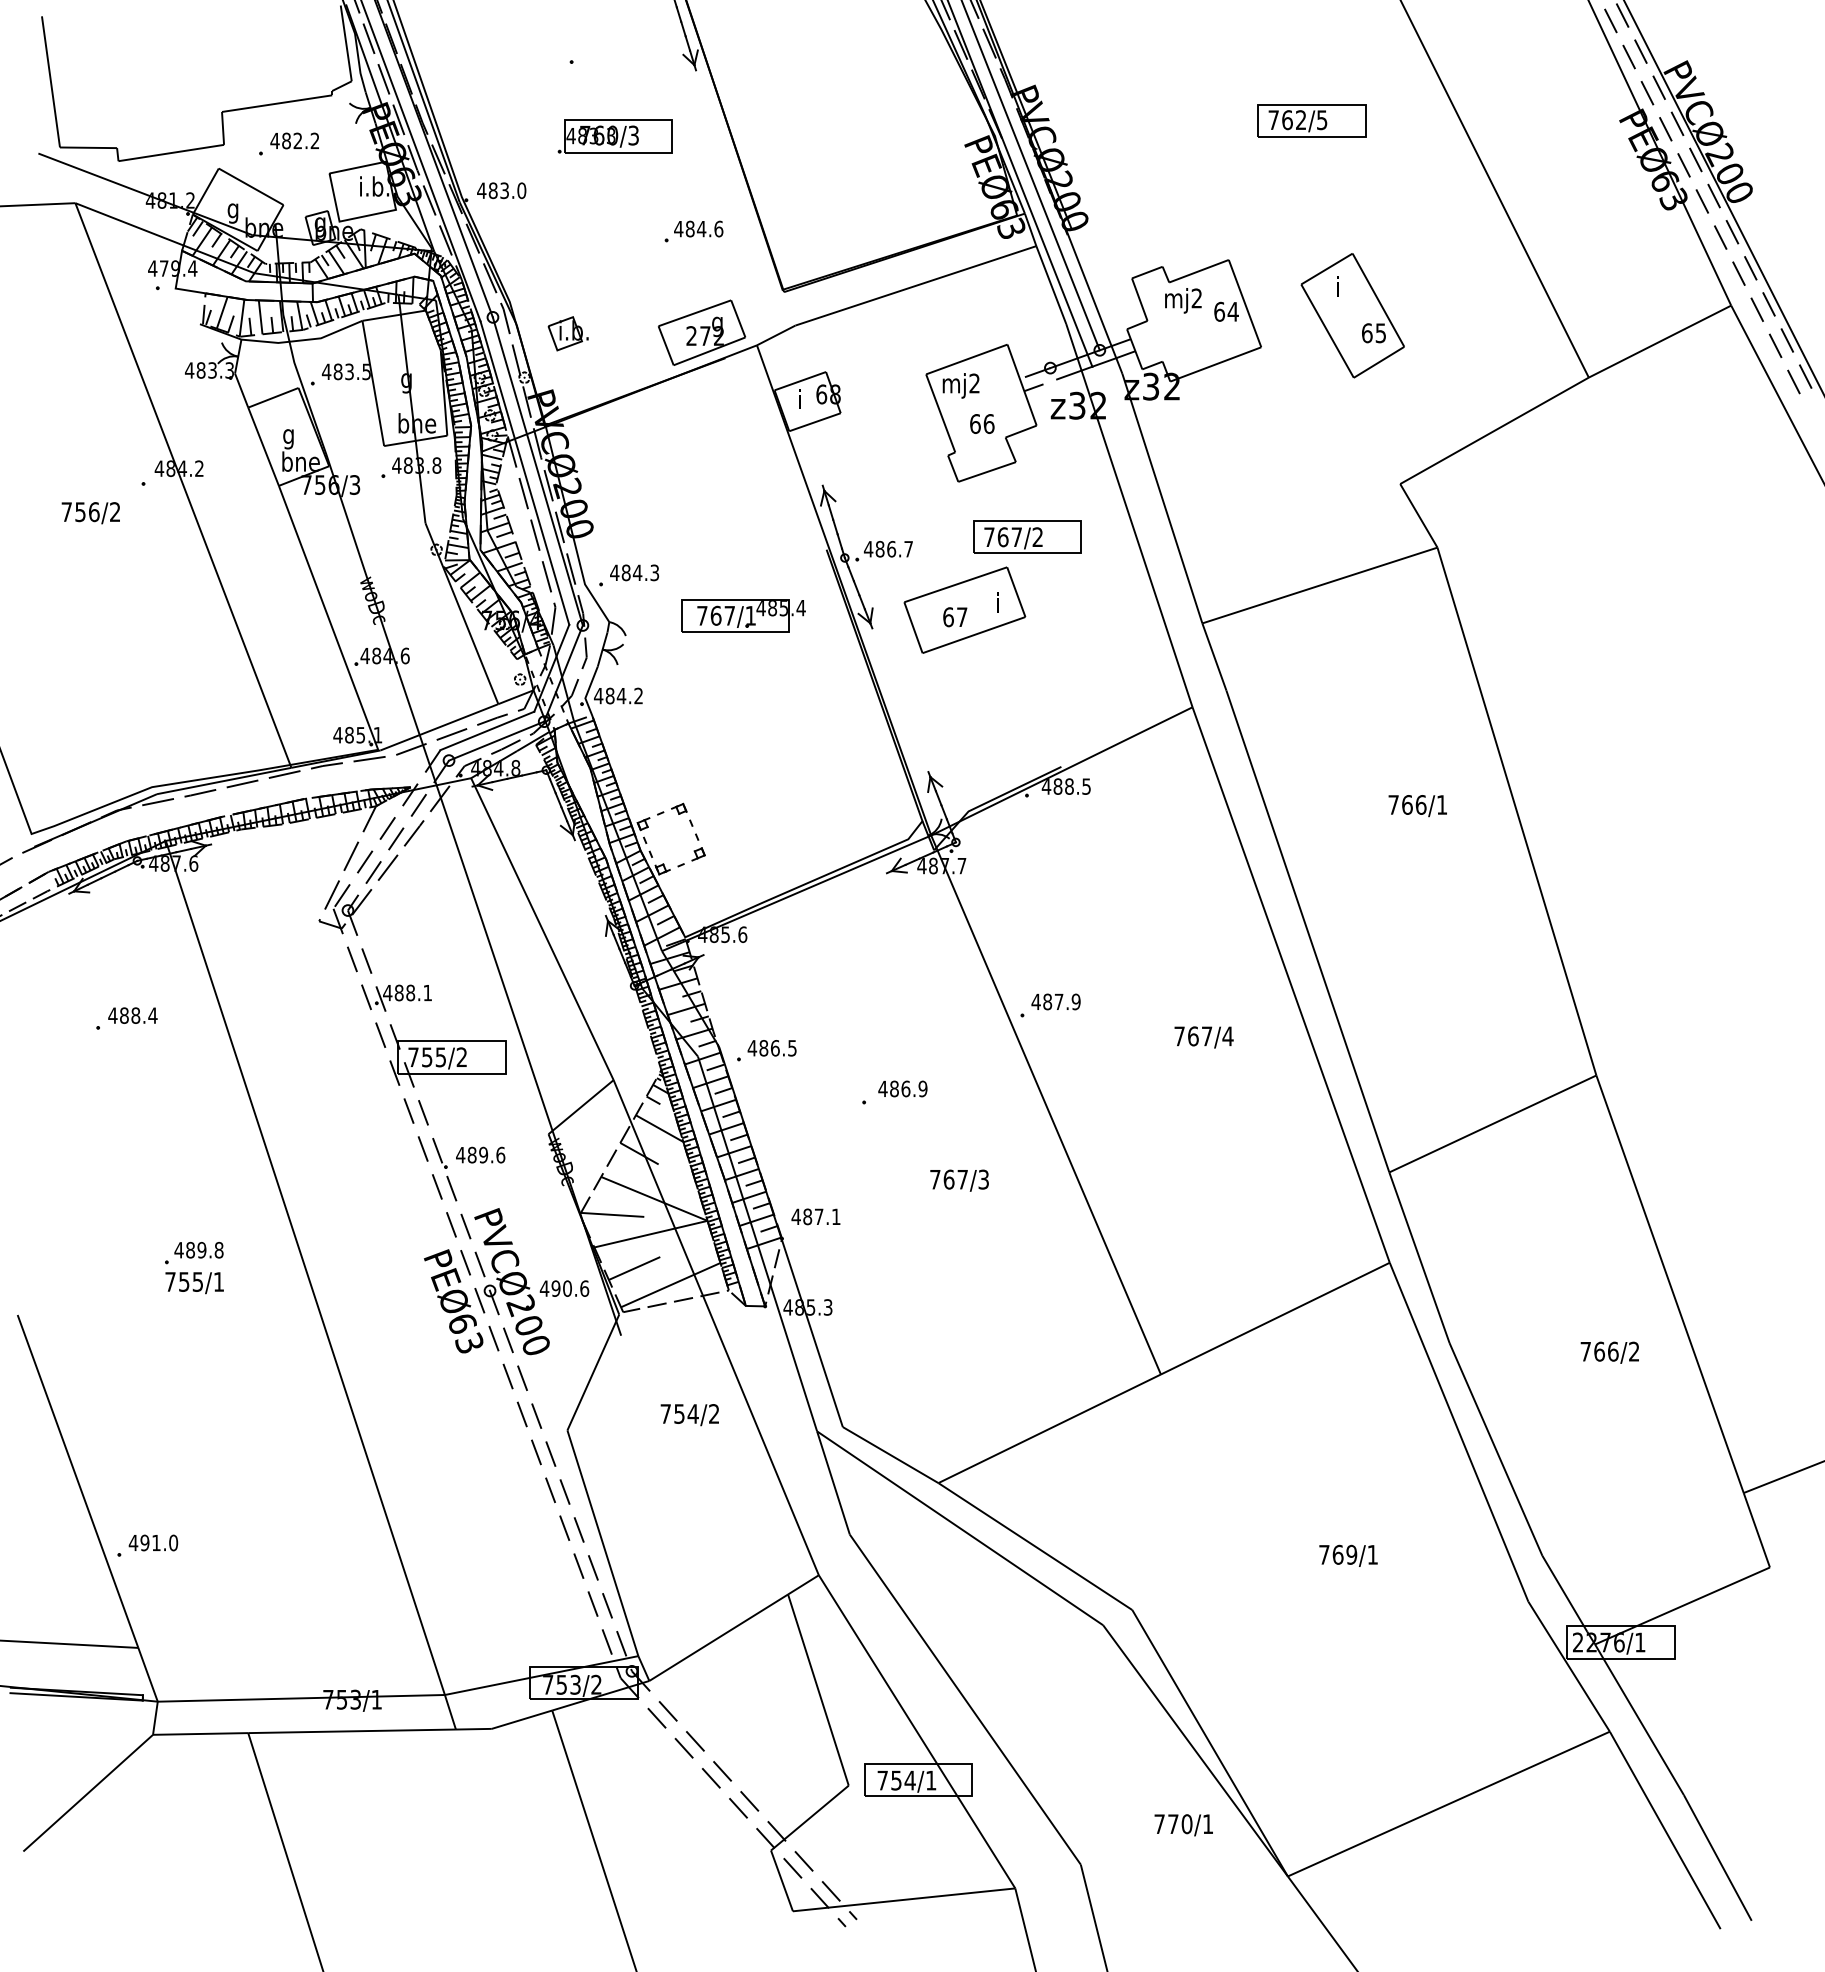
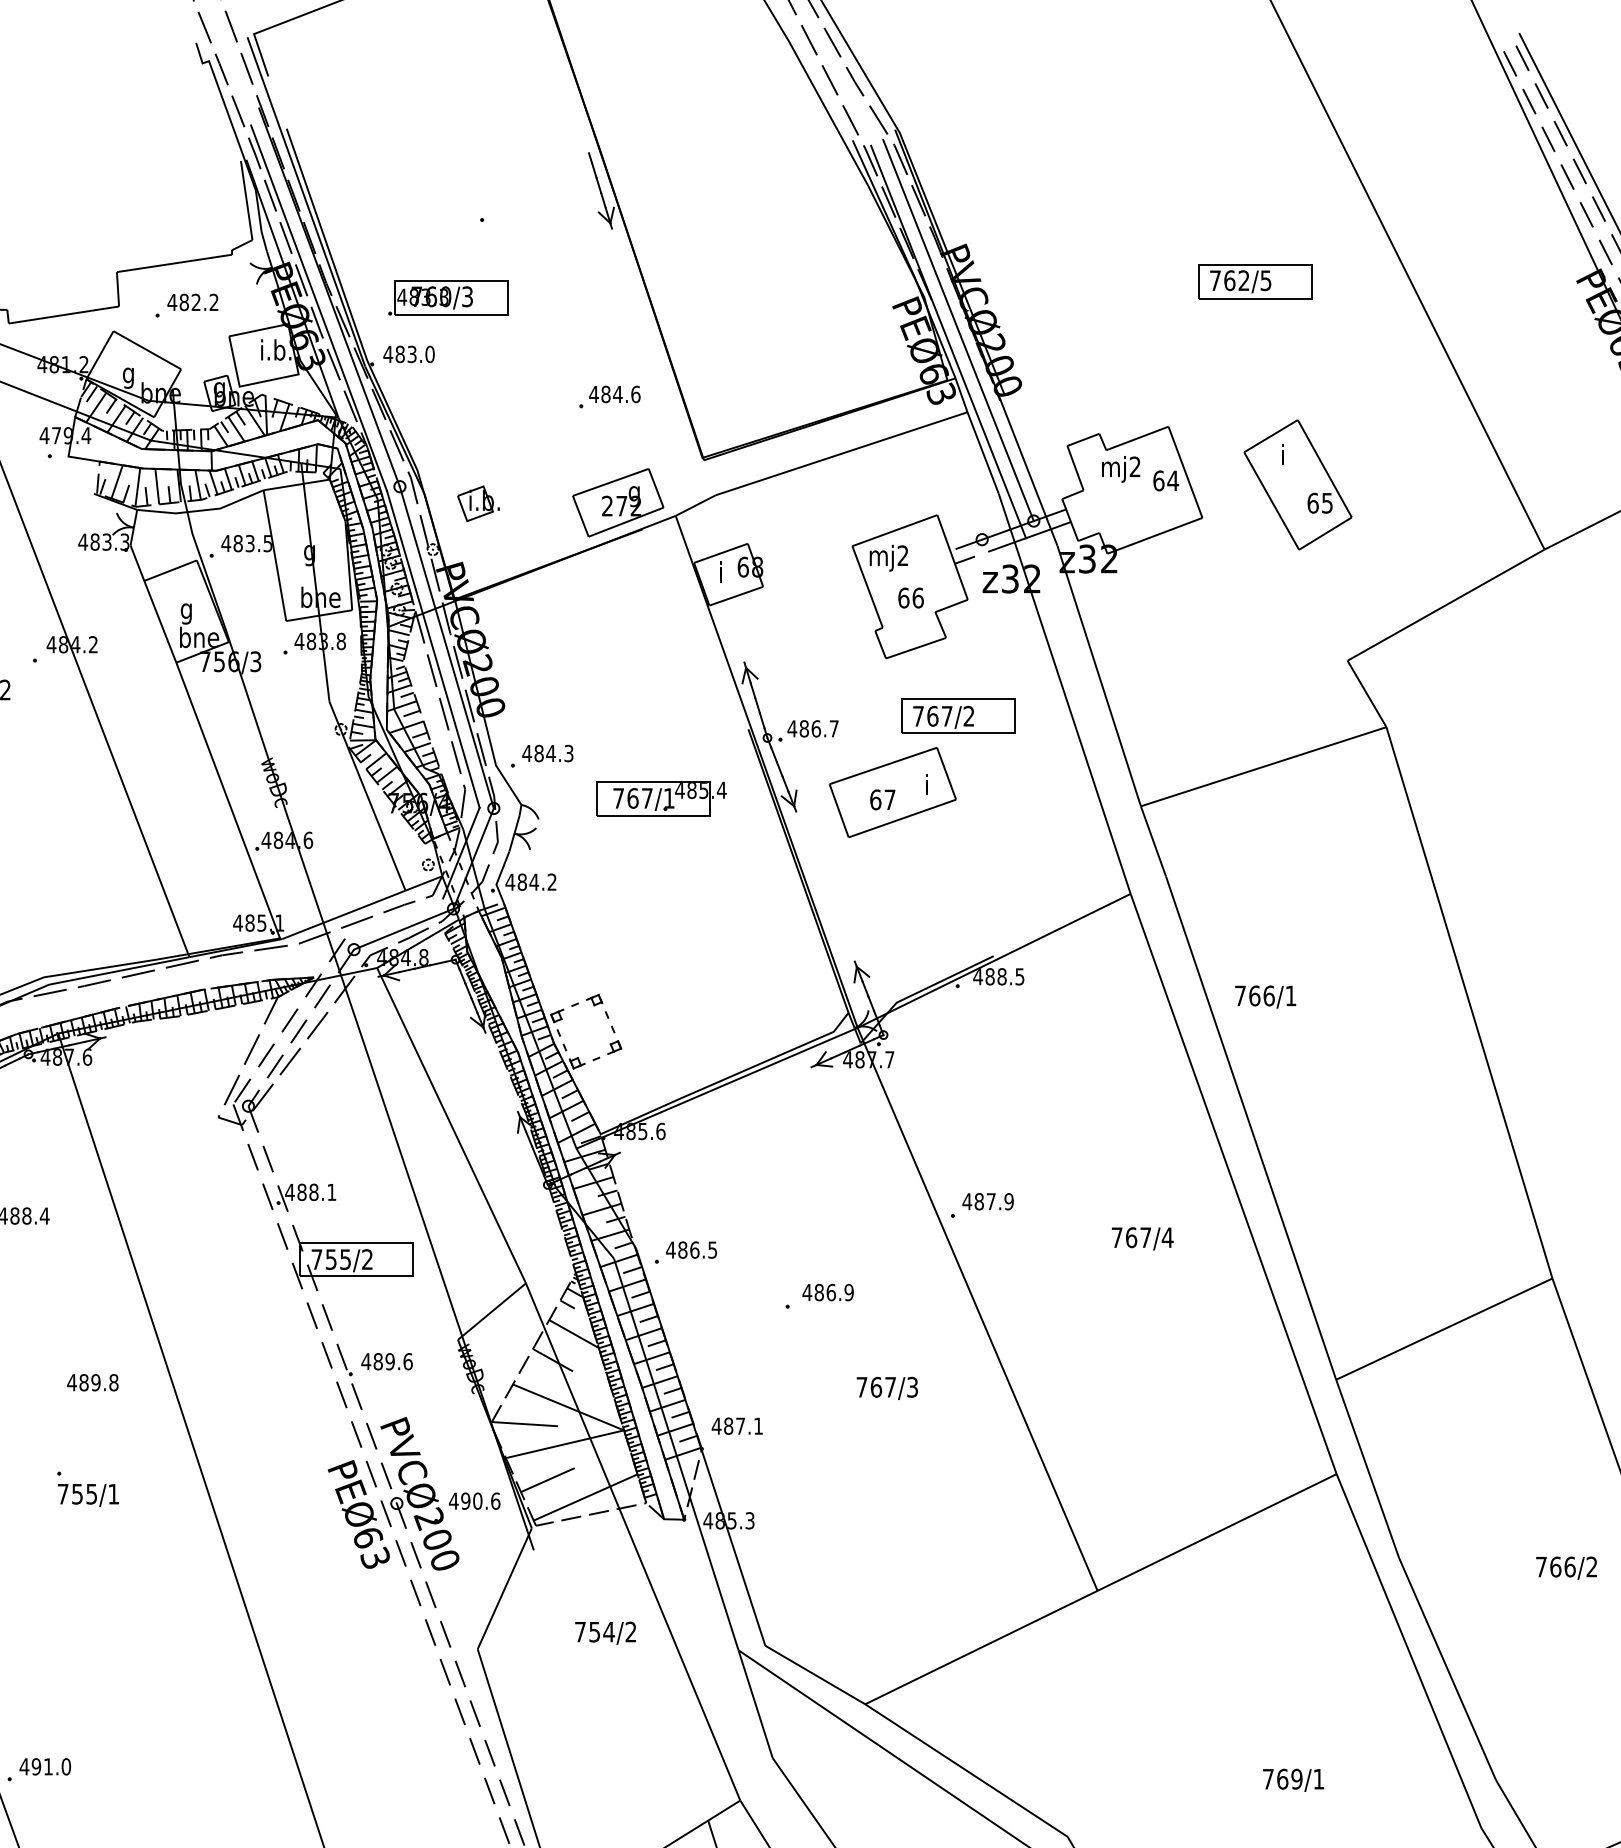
part: (614, 136) -> (447, 297), moved
line: (487, 730) -> (394, 918), removed
text: (1417, 806) -> (1265, 997), moved
text: (198, 1250) -> (92, 1382), moved

